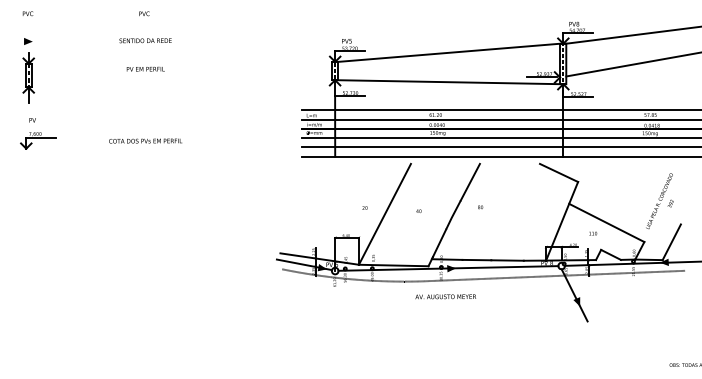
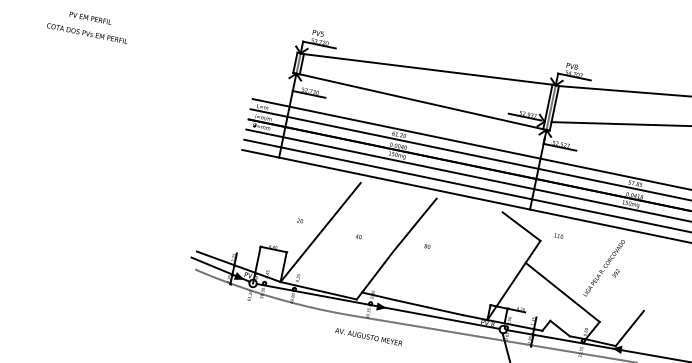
text: (145, 140) -> (87, 32), moved
text: (659, 201) -> (604, 268), moved
text: (593, 233) -> (559, 236), moved

